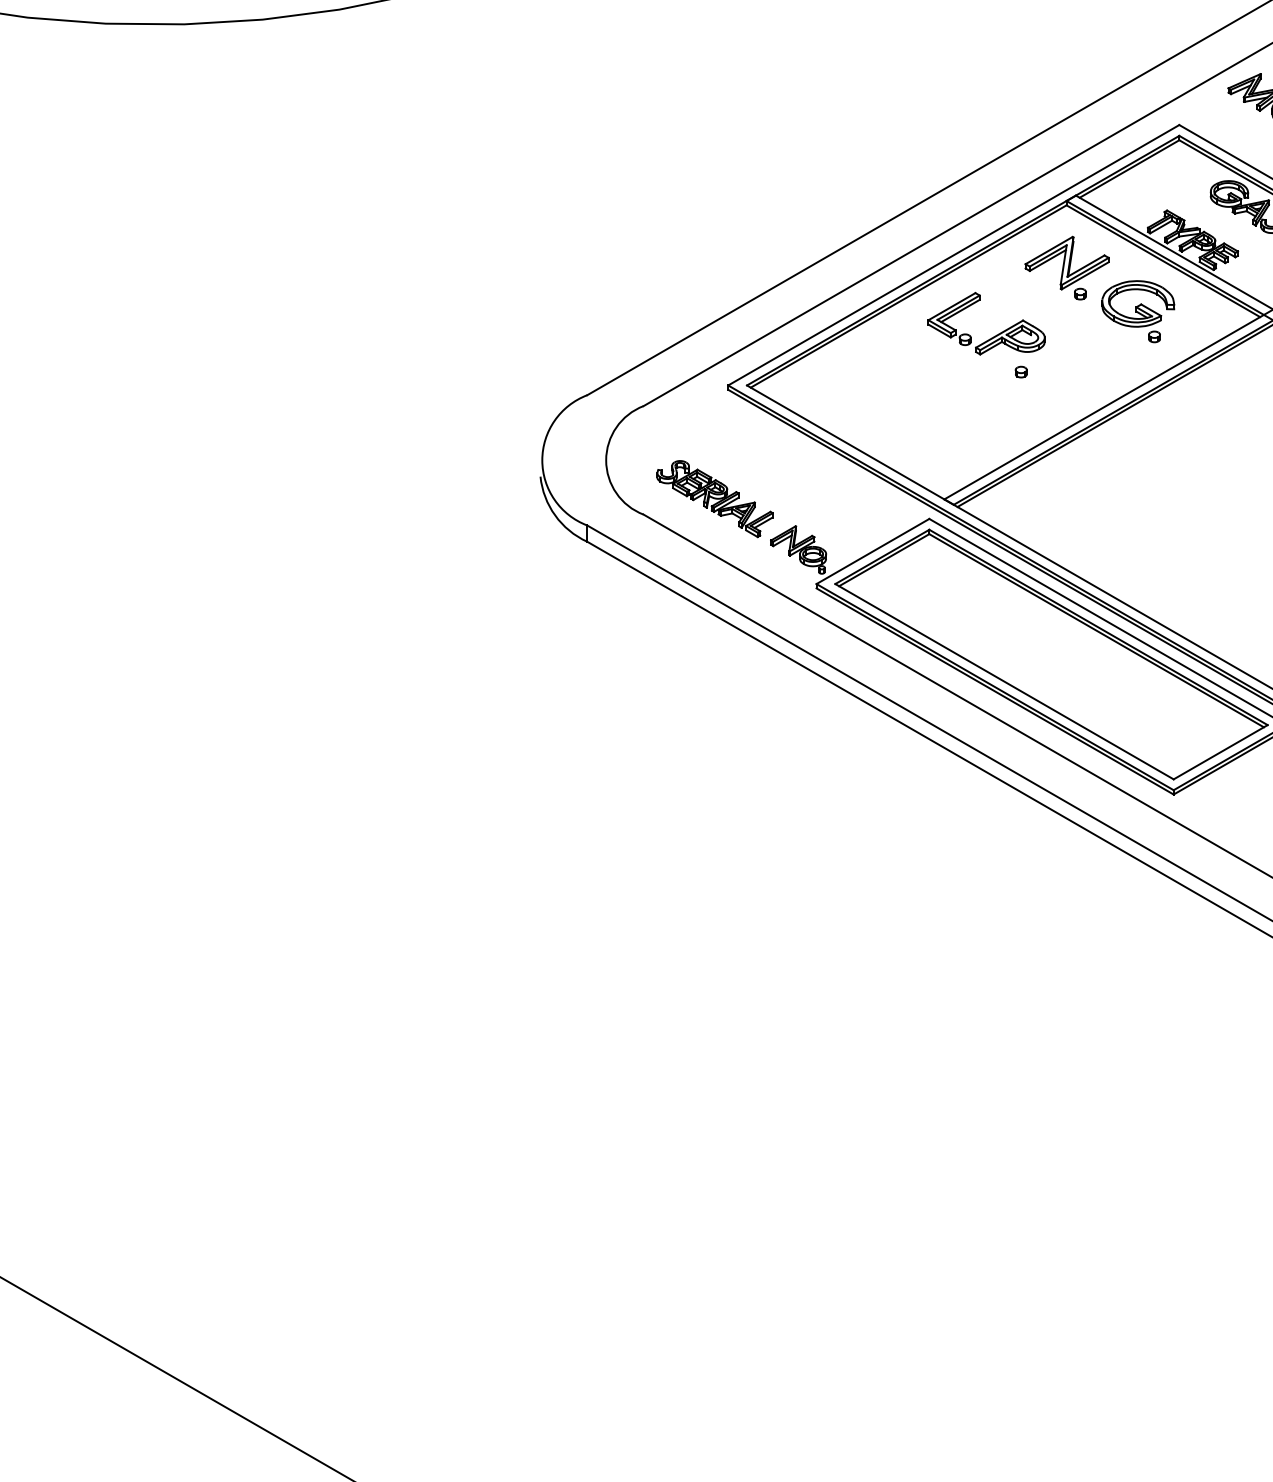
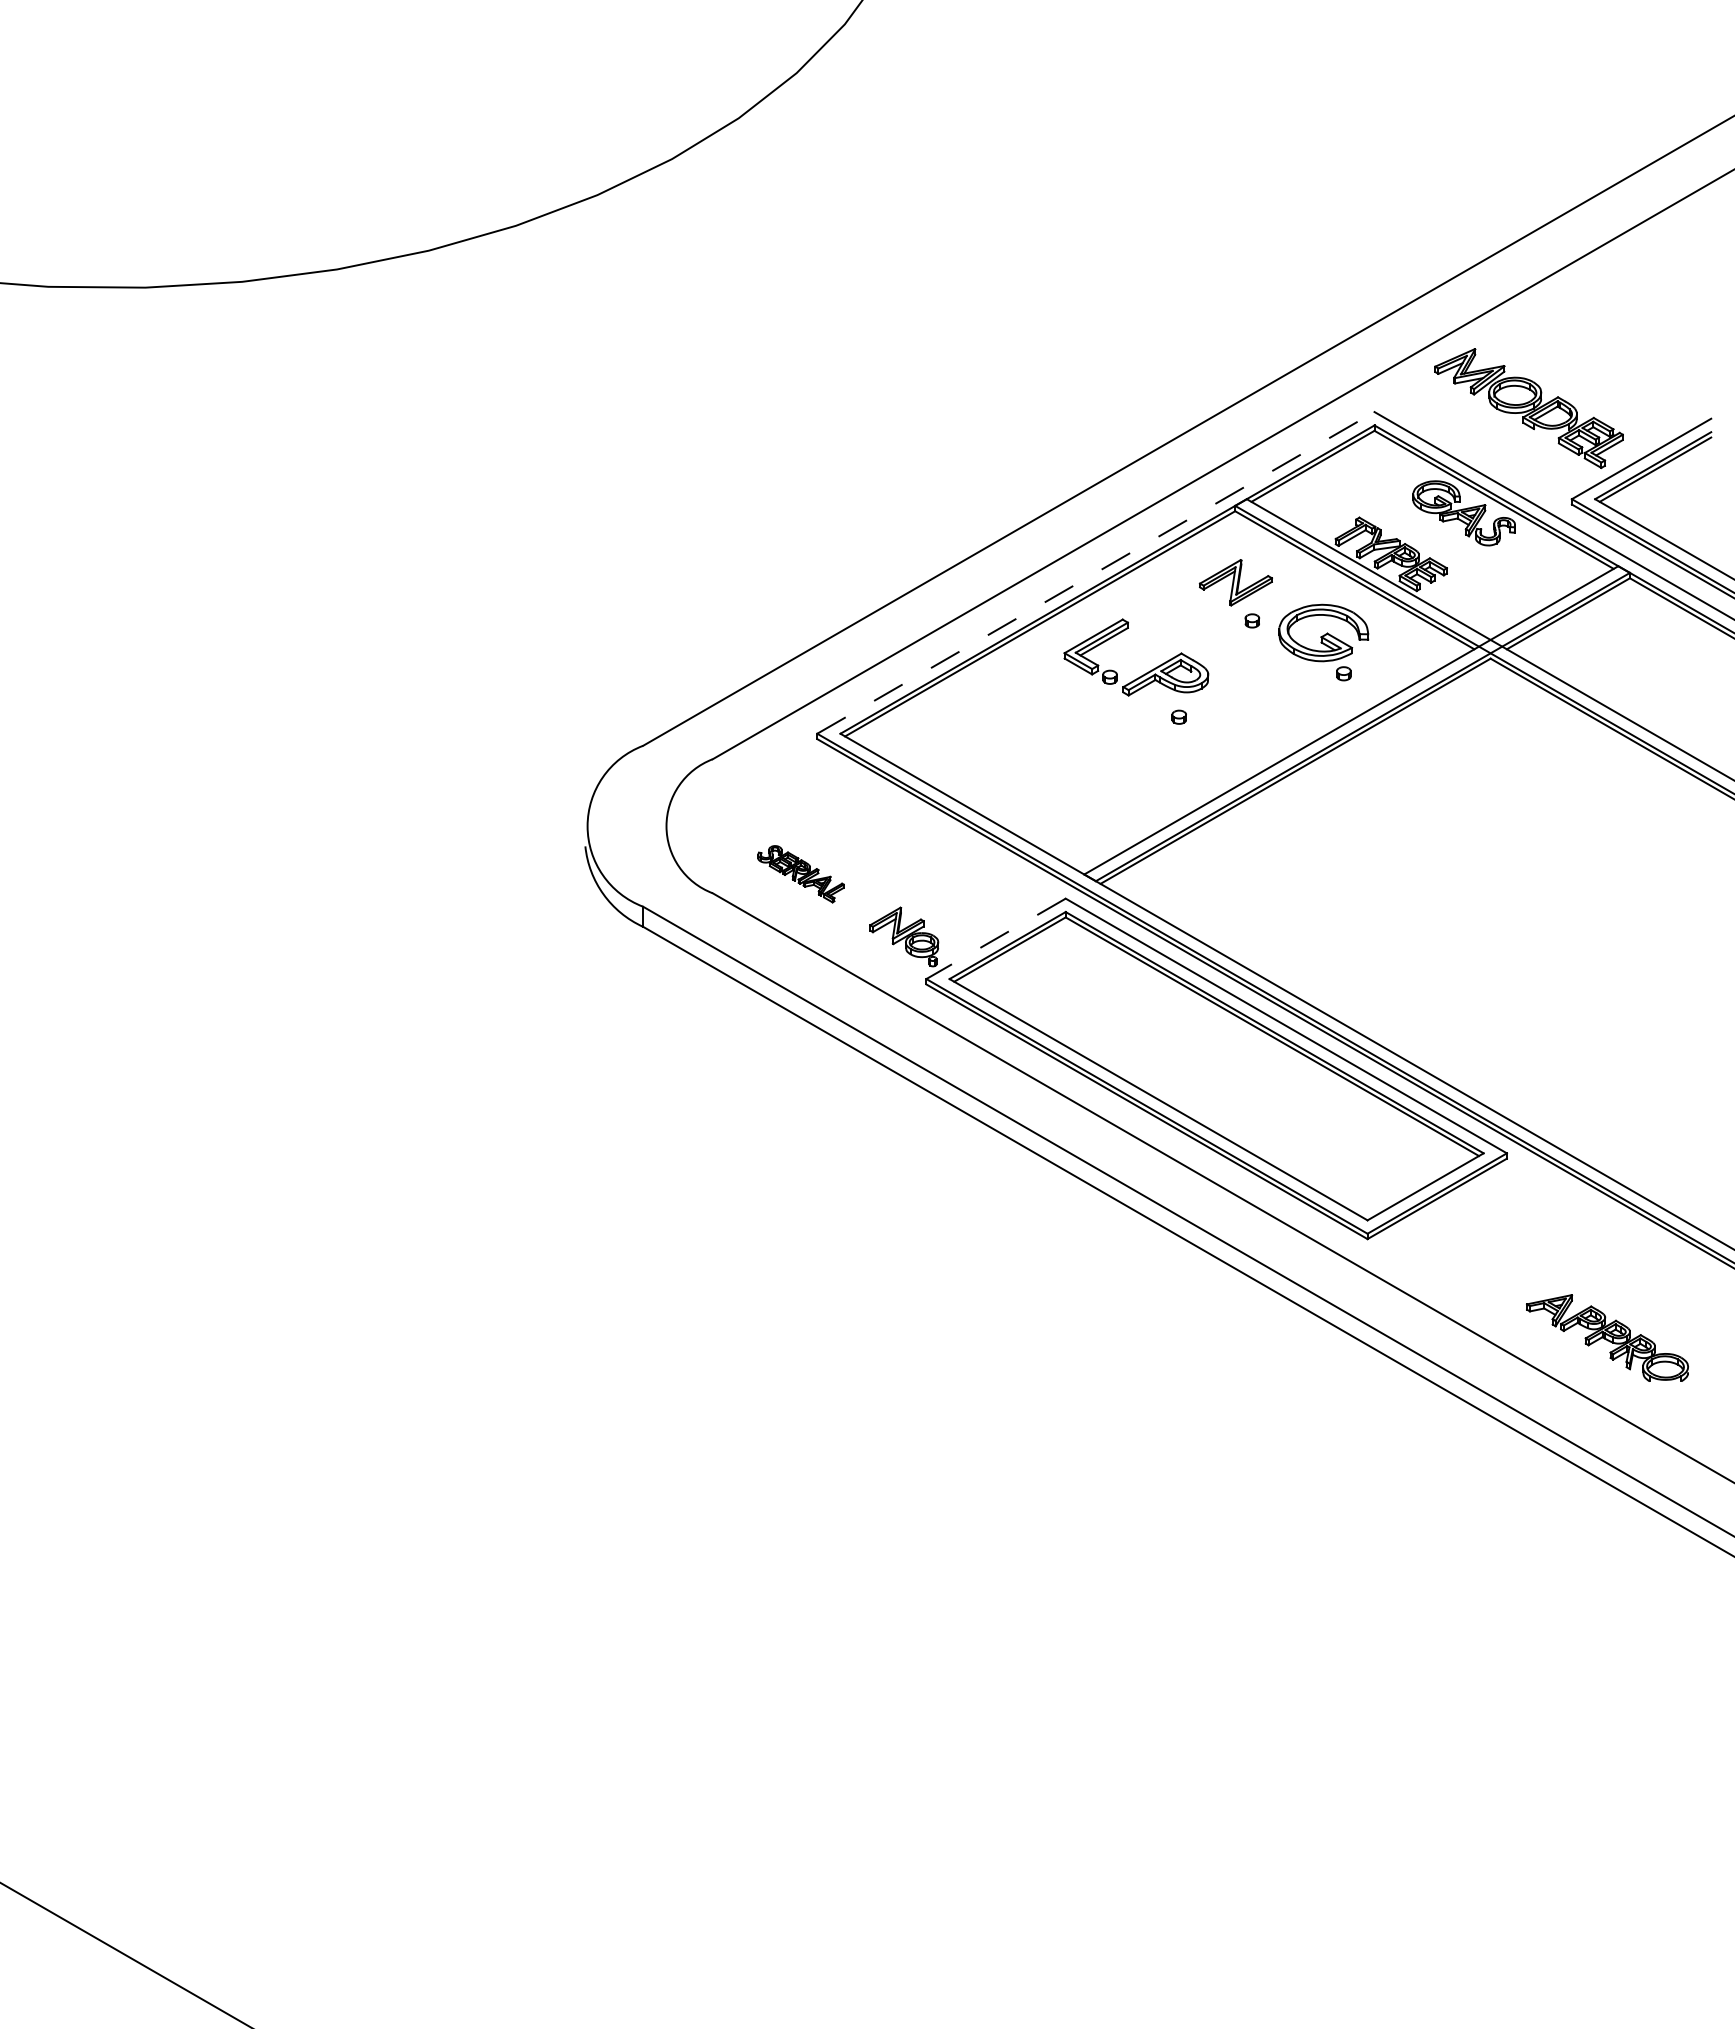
line: (953, 254) -> (1095, 572), solid -> dashed
part: (1066, 263) -> (1235, 582), size x0.7
part: (714, 499) -> (800, 874), size x0.6
line: (872, 552) -> (995, 939), solid -> dashed

